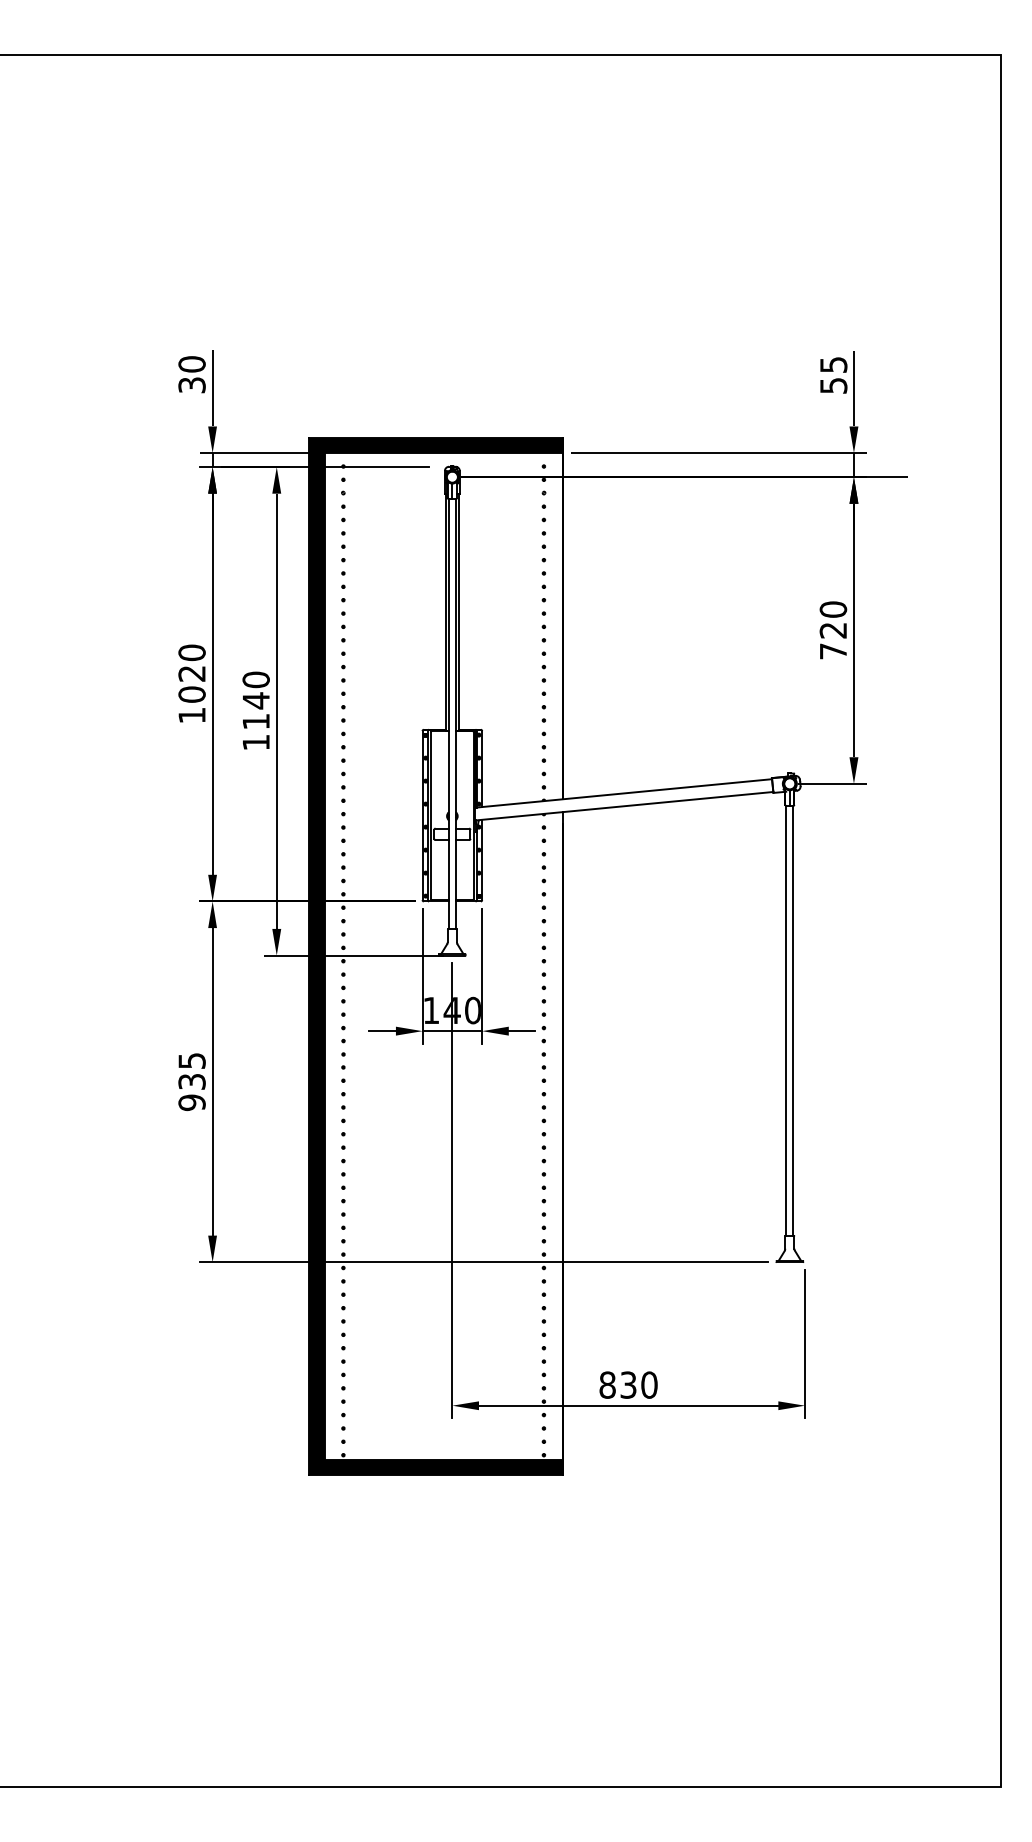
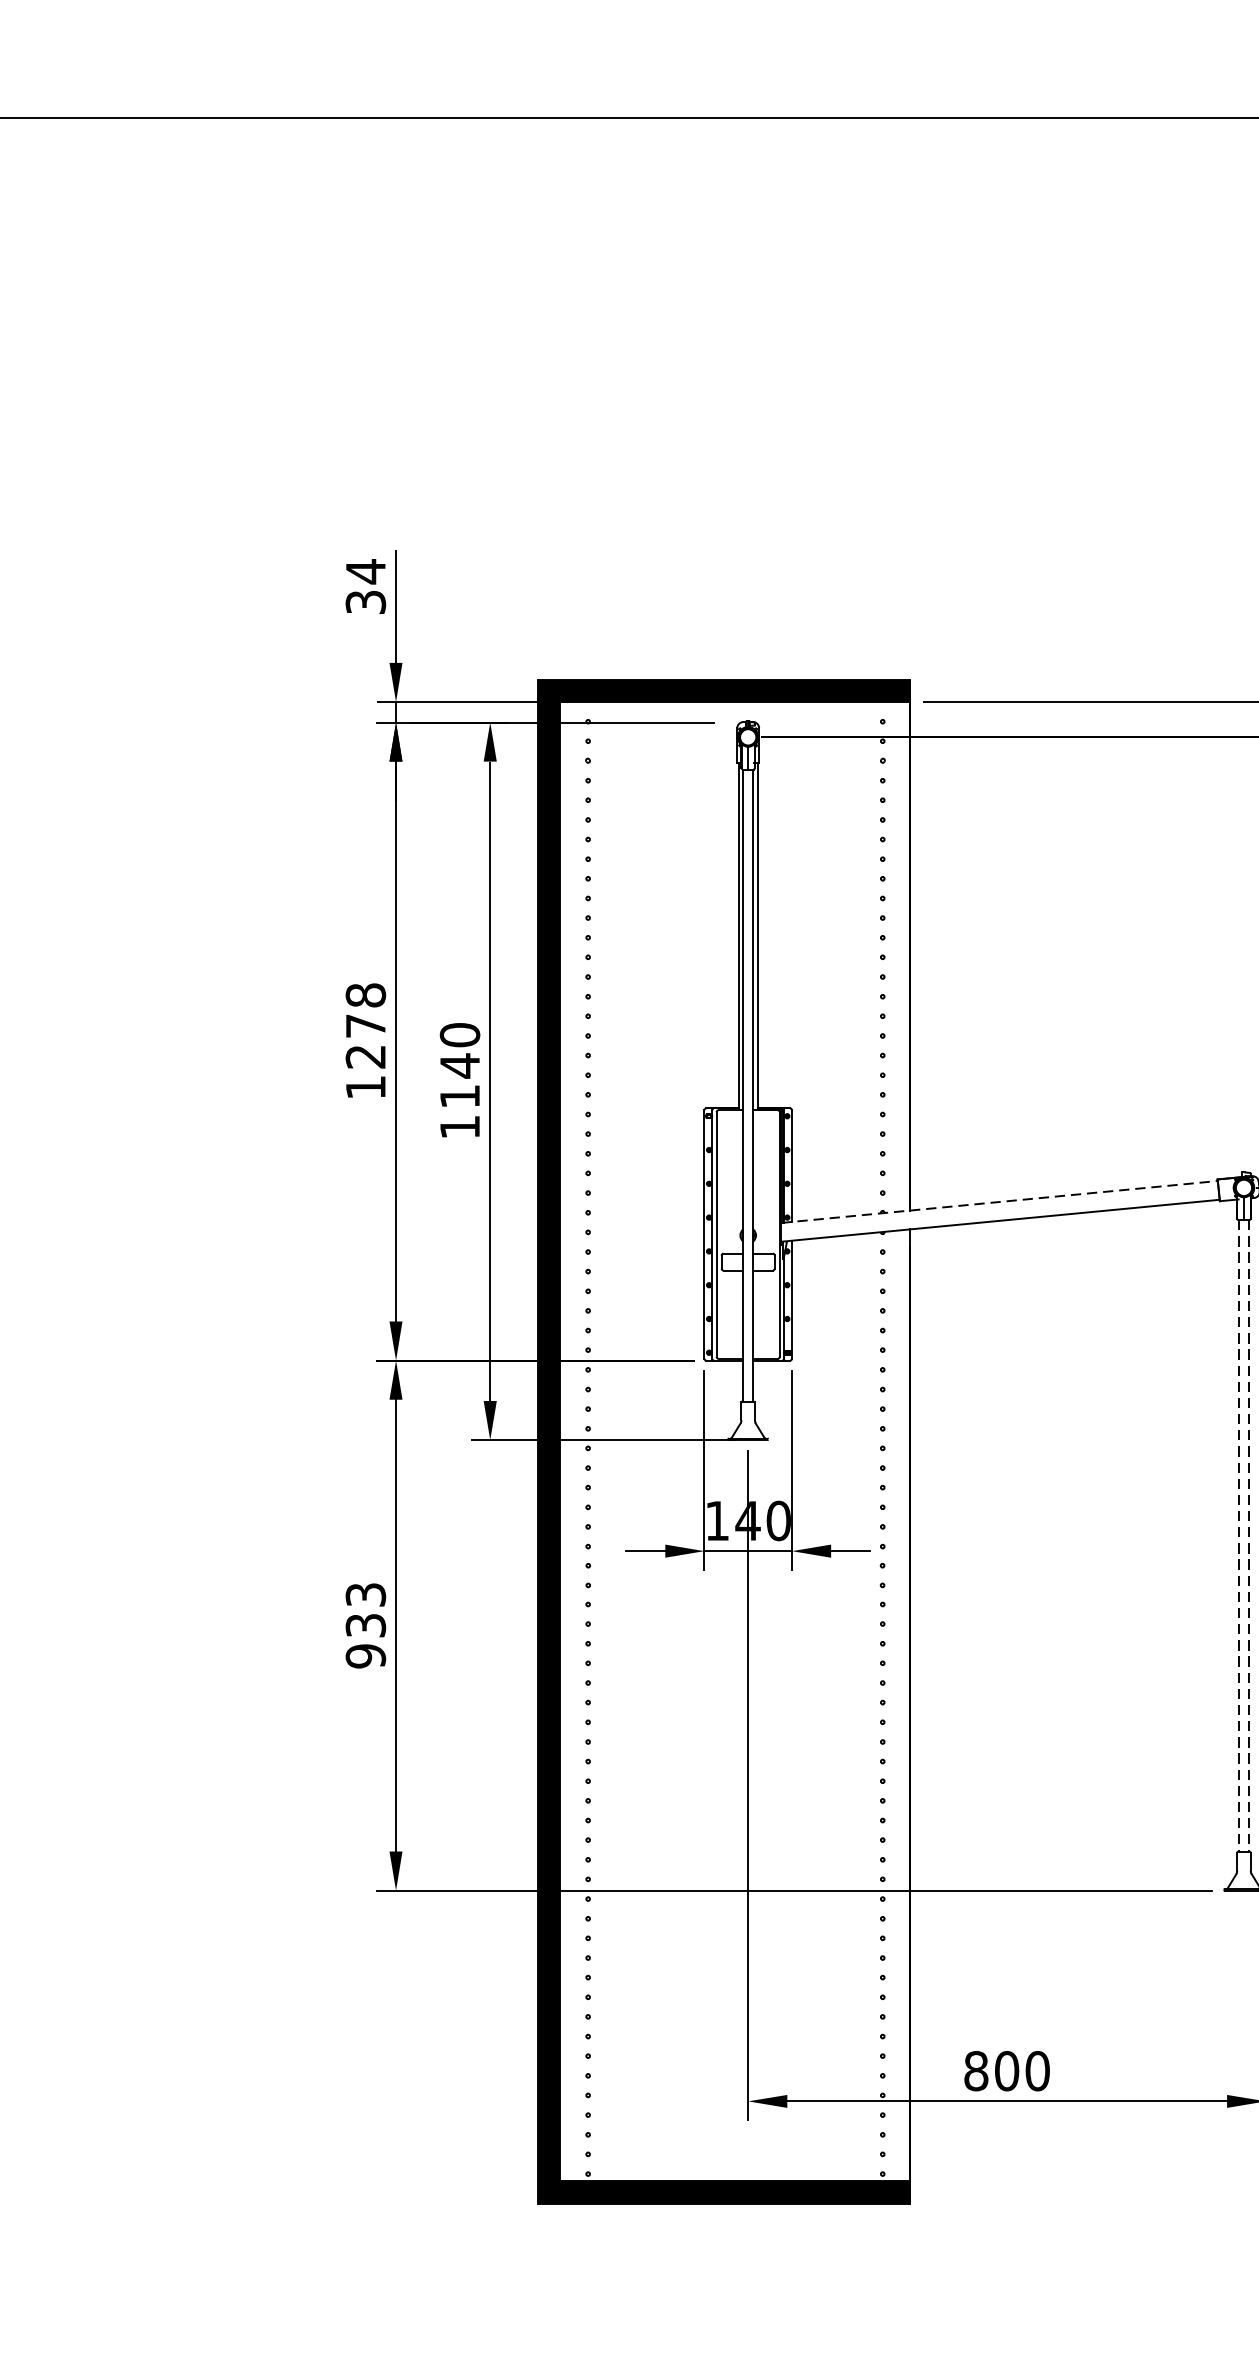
text: (191, 364) -> (364, 571), 30 -> 34
text: (191, 673) -> (364, 1025), 1020 -> 1278
line: (624, 793) -> (1001, 1202), solid -> dashed
line: (786, 1021) -> (1239, 1536), solid -> dashed
line: (793, 1021) -> (1249, 1536), solid -> dashed
text: (191, 1060) -> (364, 1594), 935 -> 933
text: (628, 1384) -> (1006, 2070), 830 -> 800

